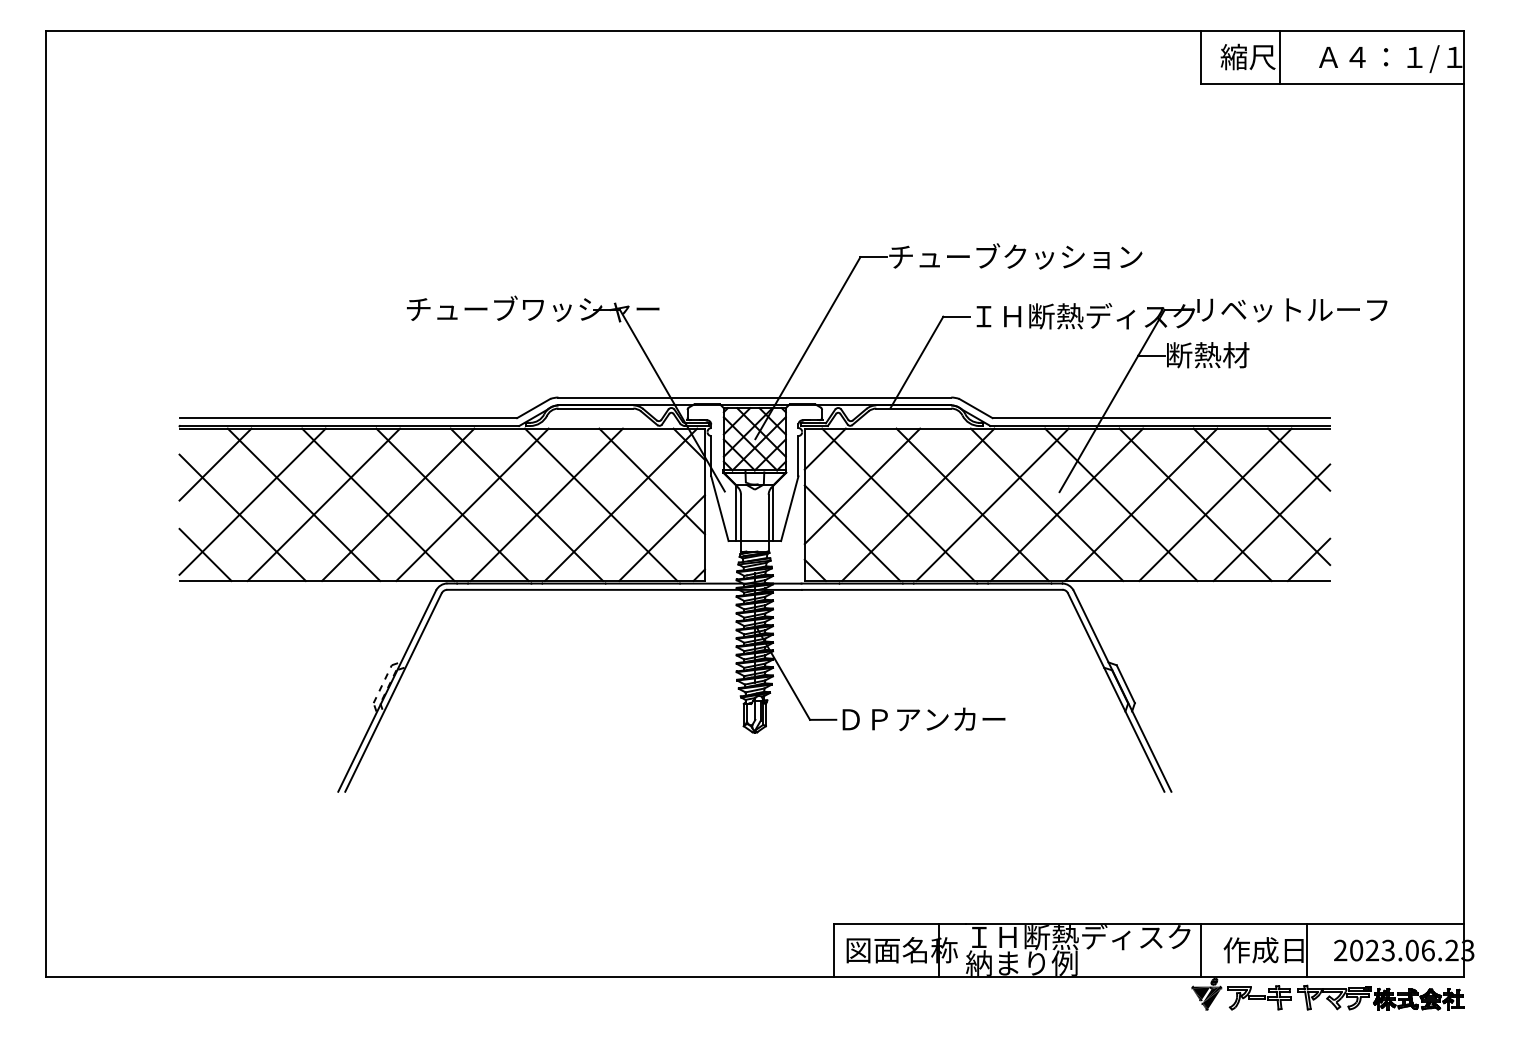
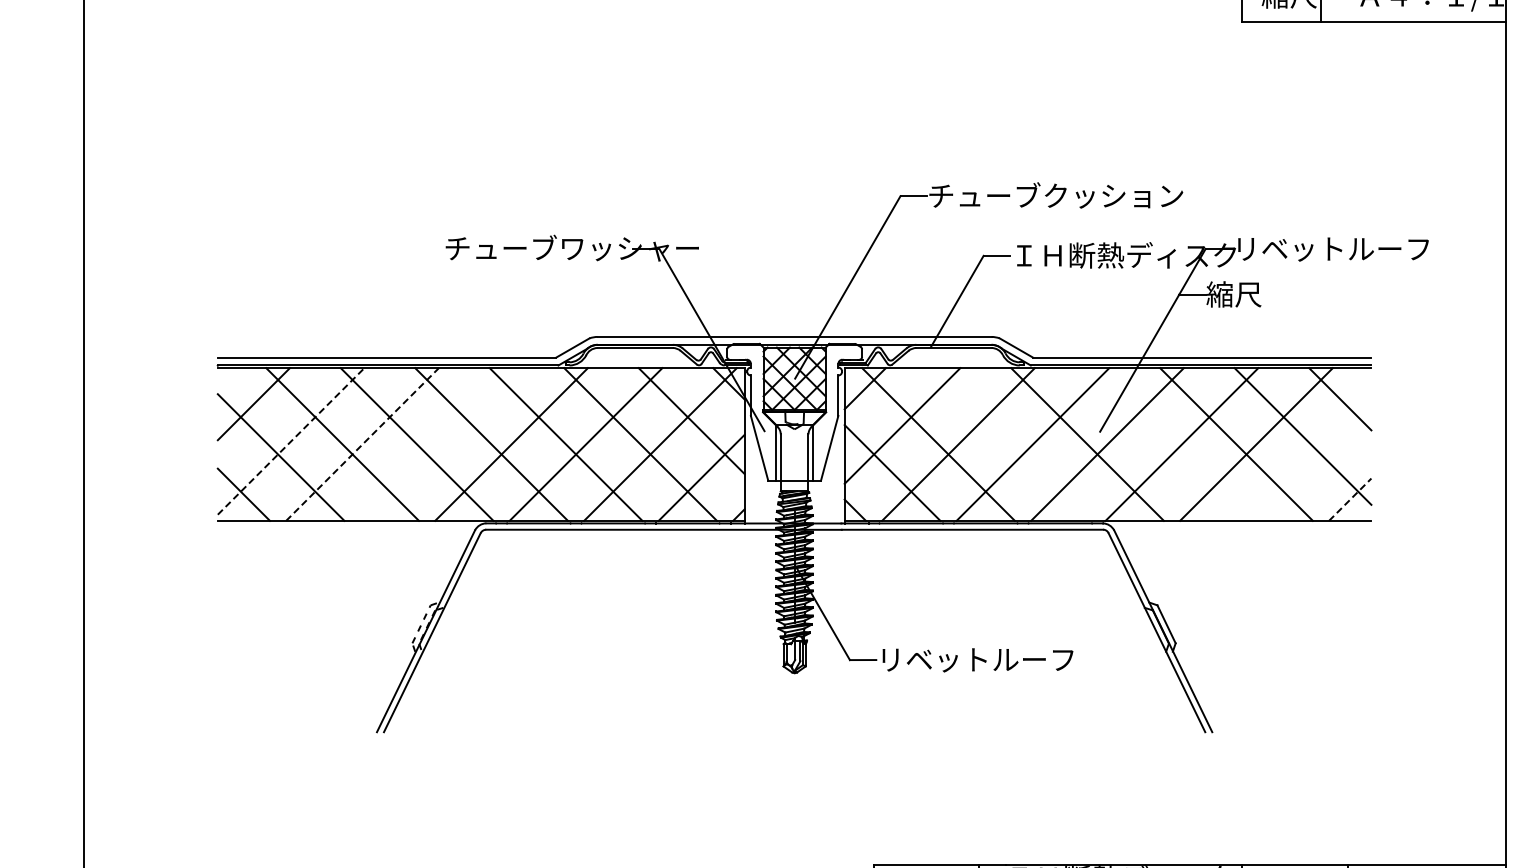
text: (1207, 355) -> (1248, 294), 断熱材 -> 縮尺
line: (253, 501) -> (291, 441), solid -> dashed
line: (323, 504) -> (362, 444), solid -> dashed
line: (398, 504) -> (437, 444), removed
line: (972, 504) -> (1012, 444), removed
line: (1121, 504) -> (1162, 444), removed
line: (1271, 522) -> (1312, 462), removed
line: (1309, 559) -> (1350, 499), solid -> dashed
text: (937, 719) -> (977, 659), ＤＰアンカー -> リベットルーフ

